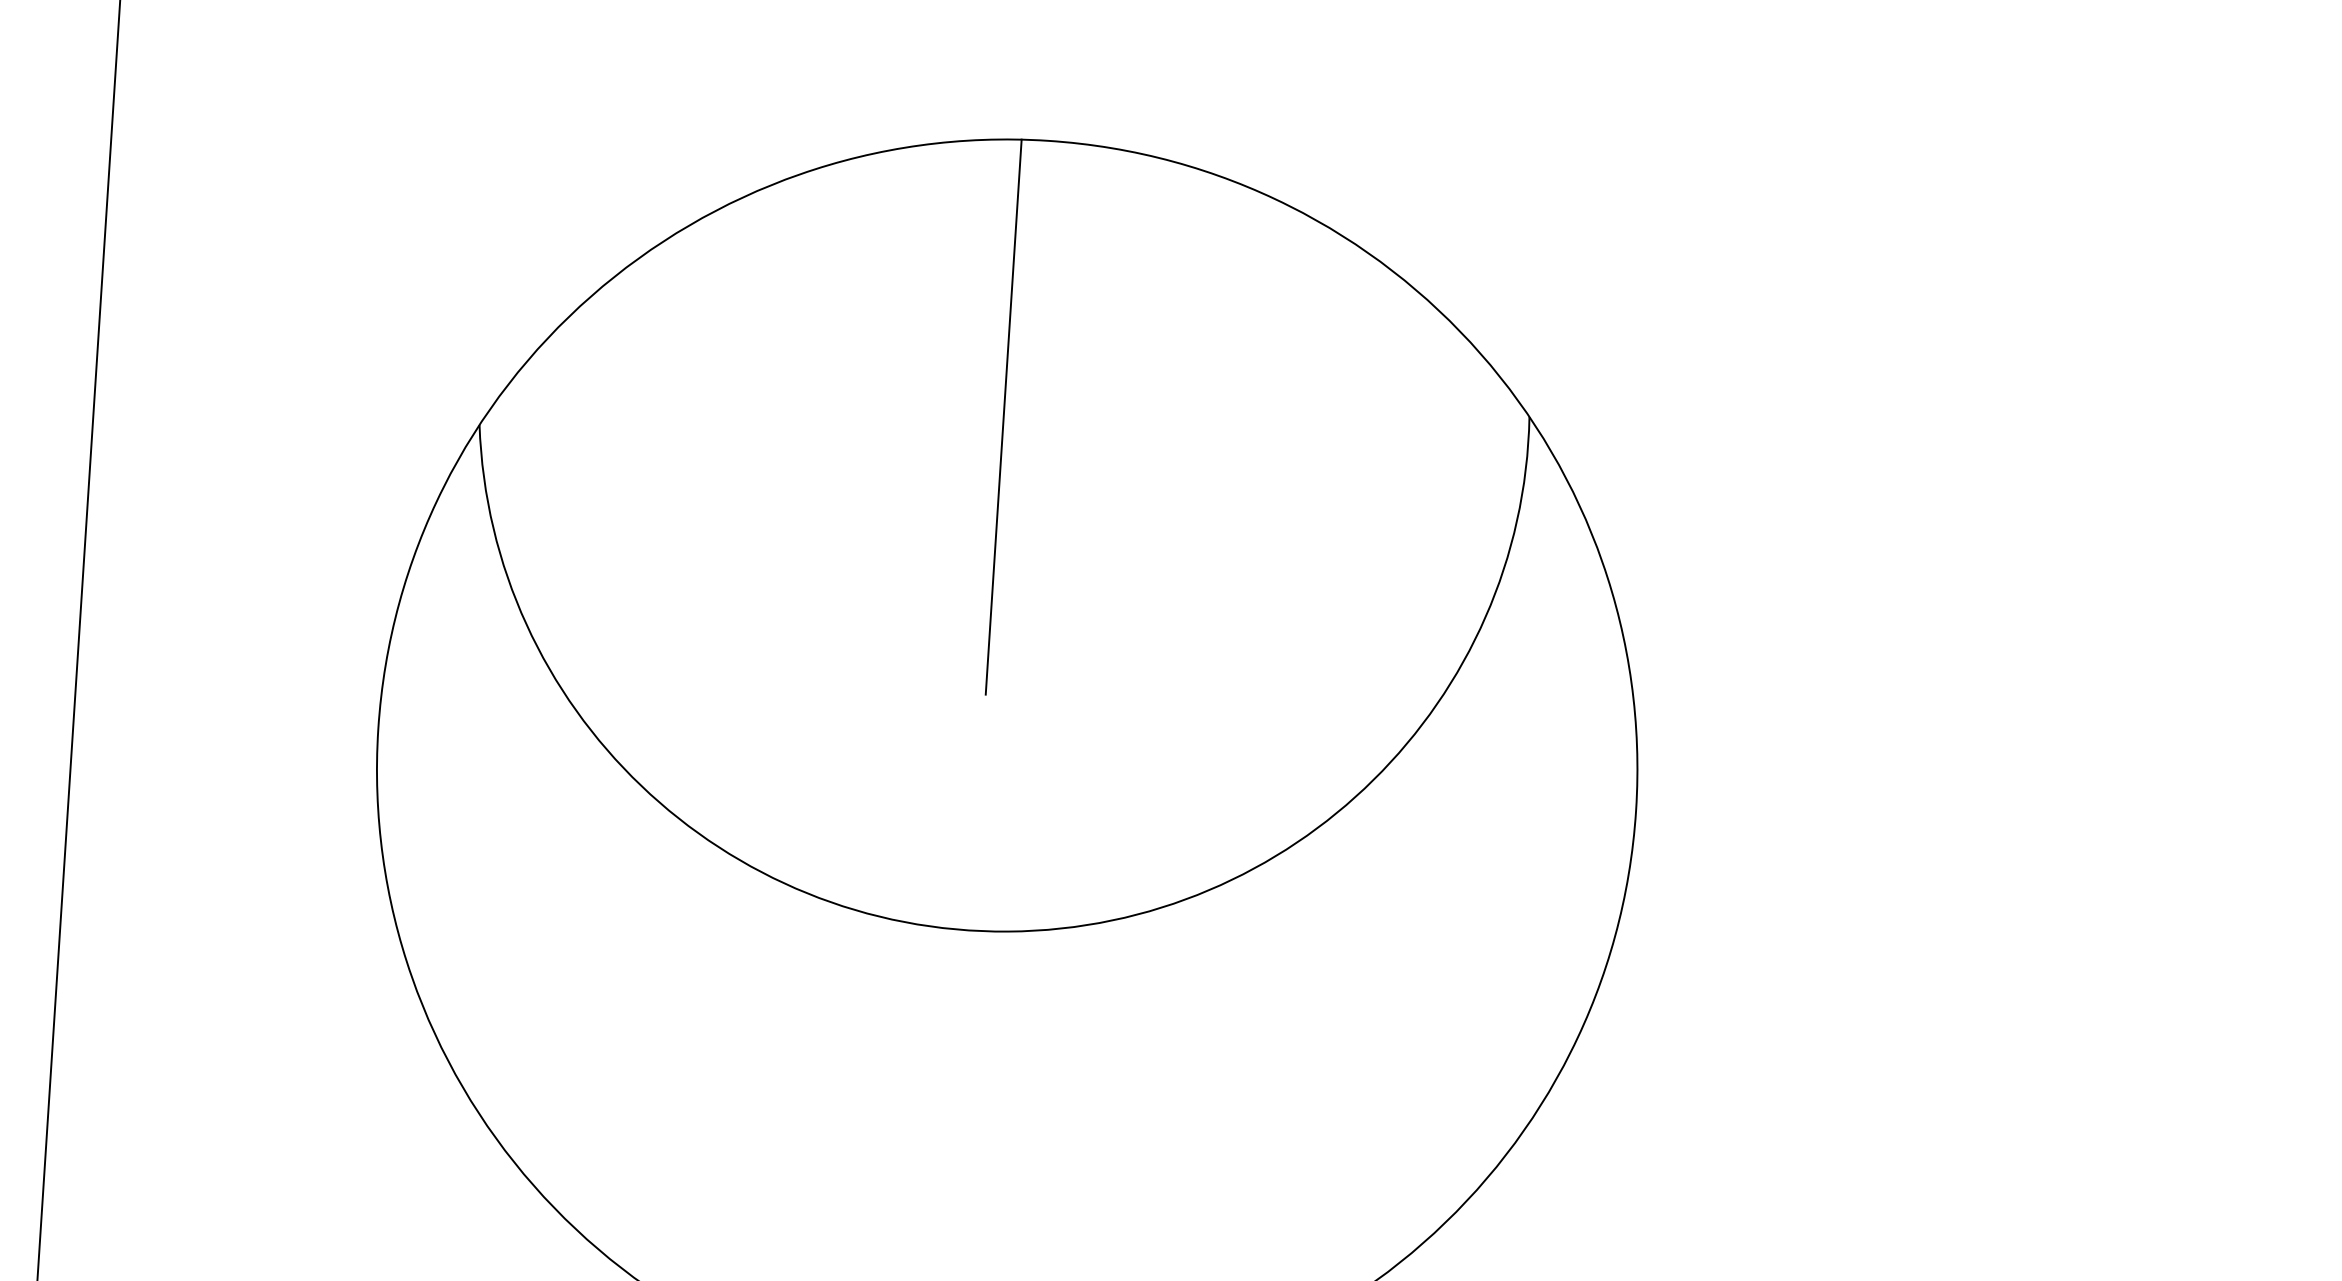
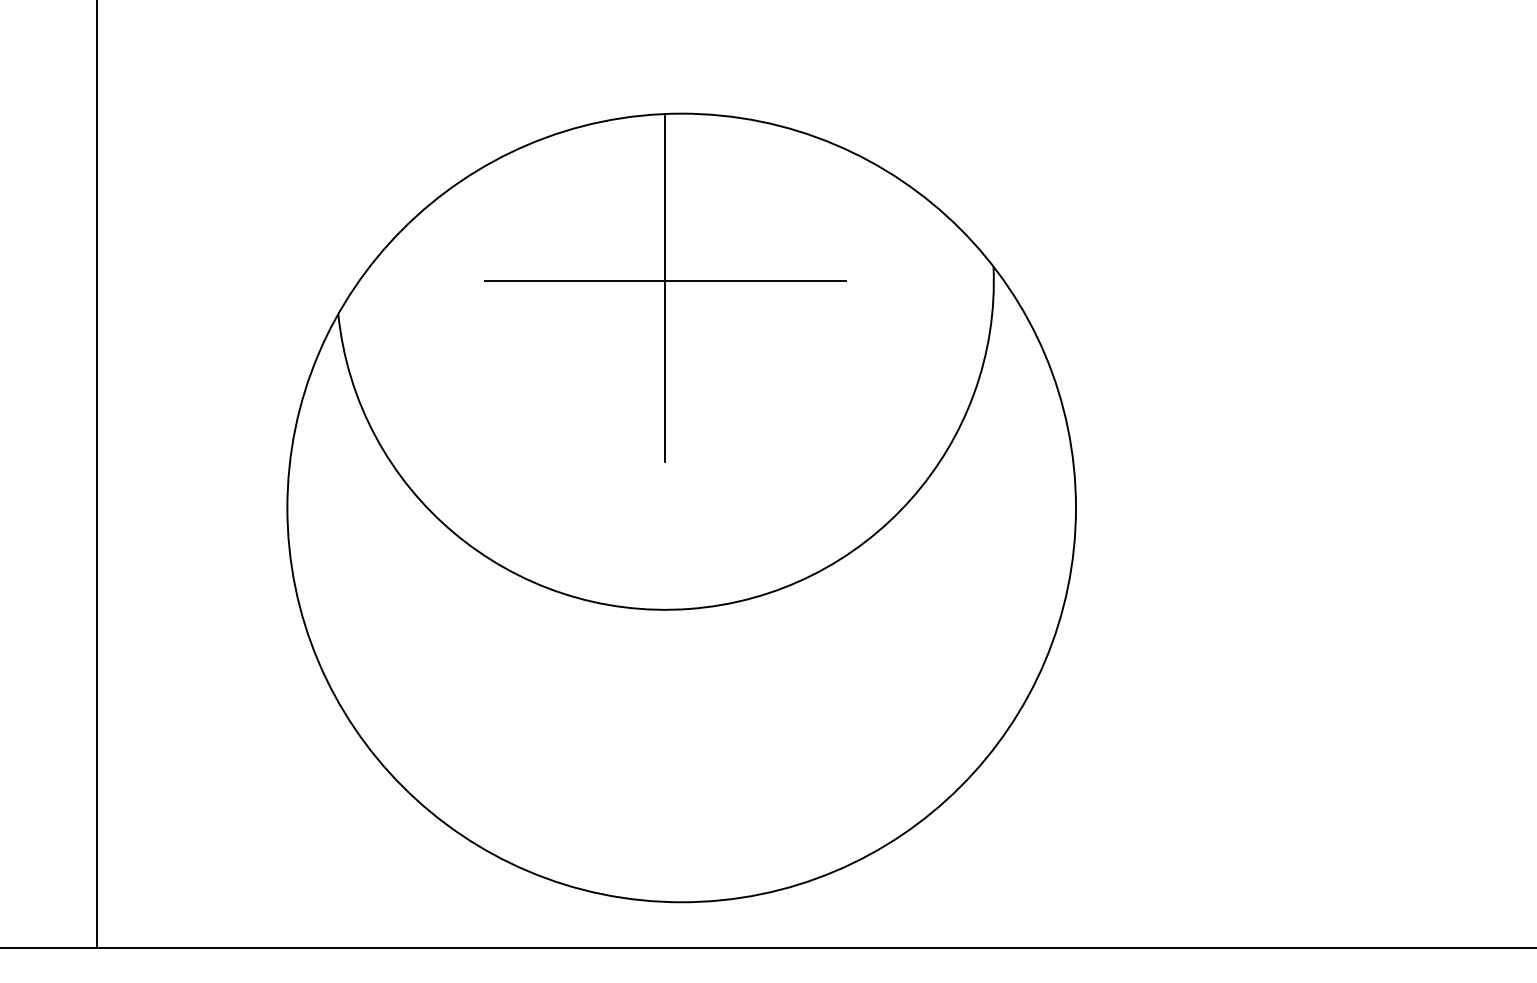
line: (1003, 406) -> (664, 281), added

